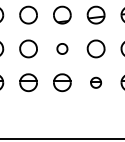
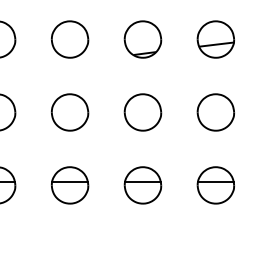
part: (62, 48) -> (143, 111), size x1.67
part: (95, 82) -> (214, 184), size x1.67

